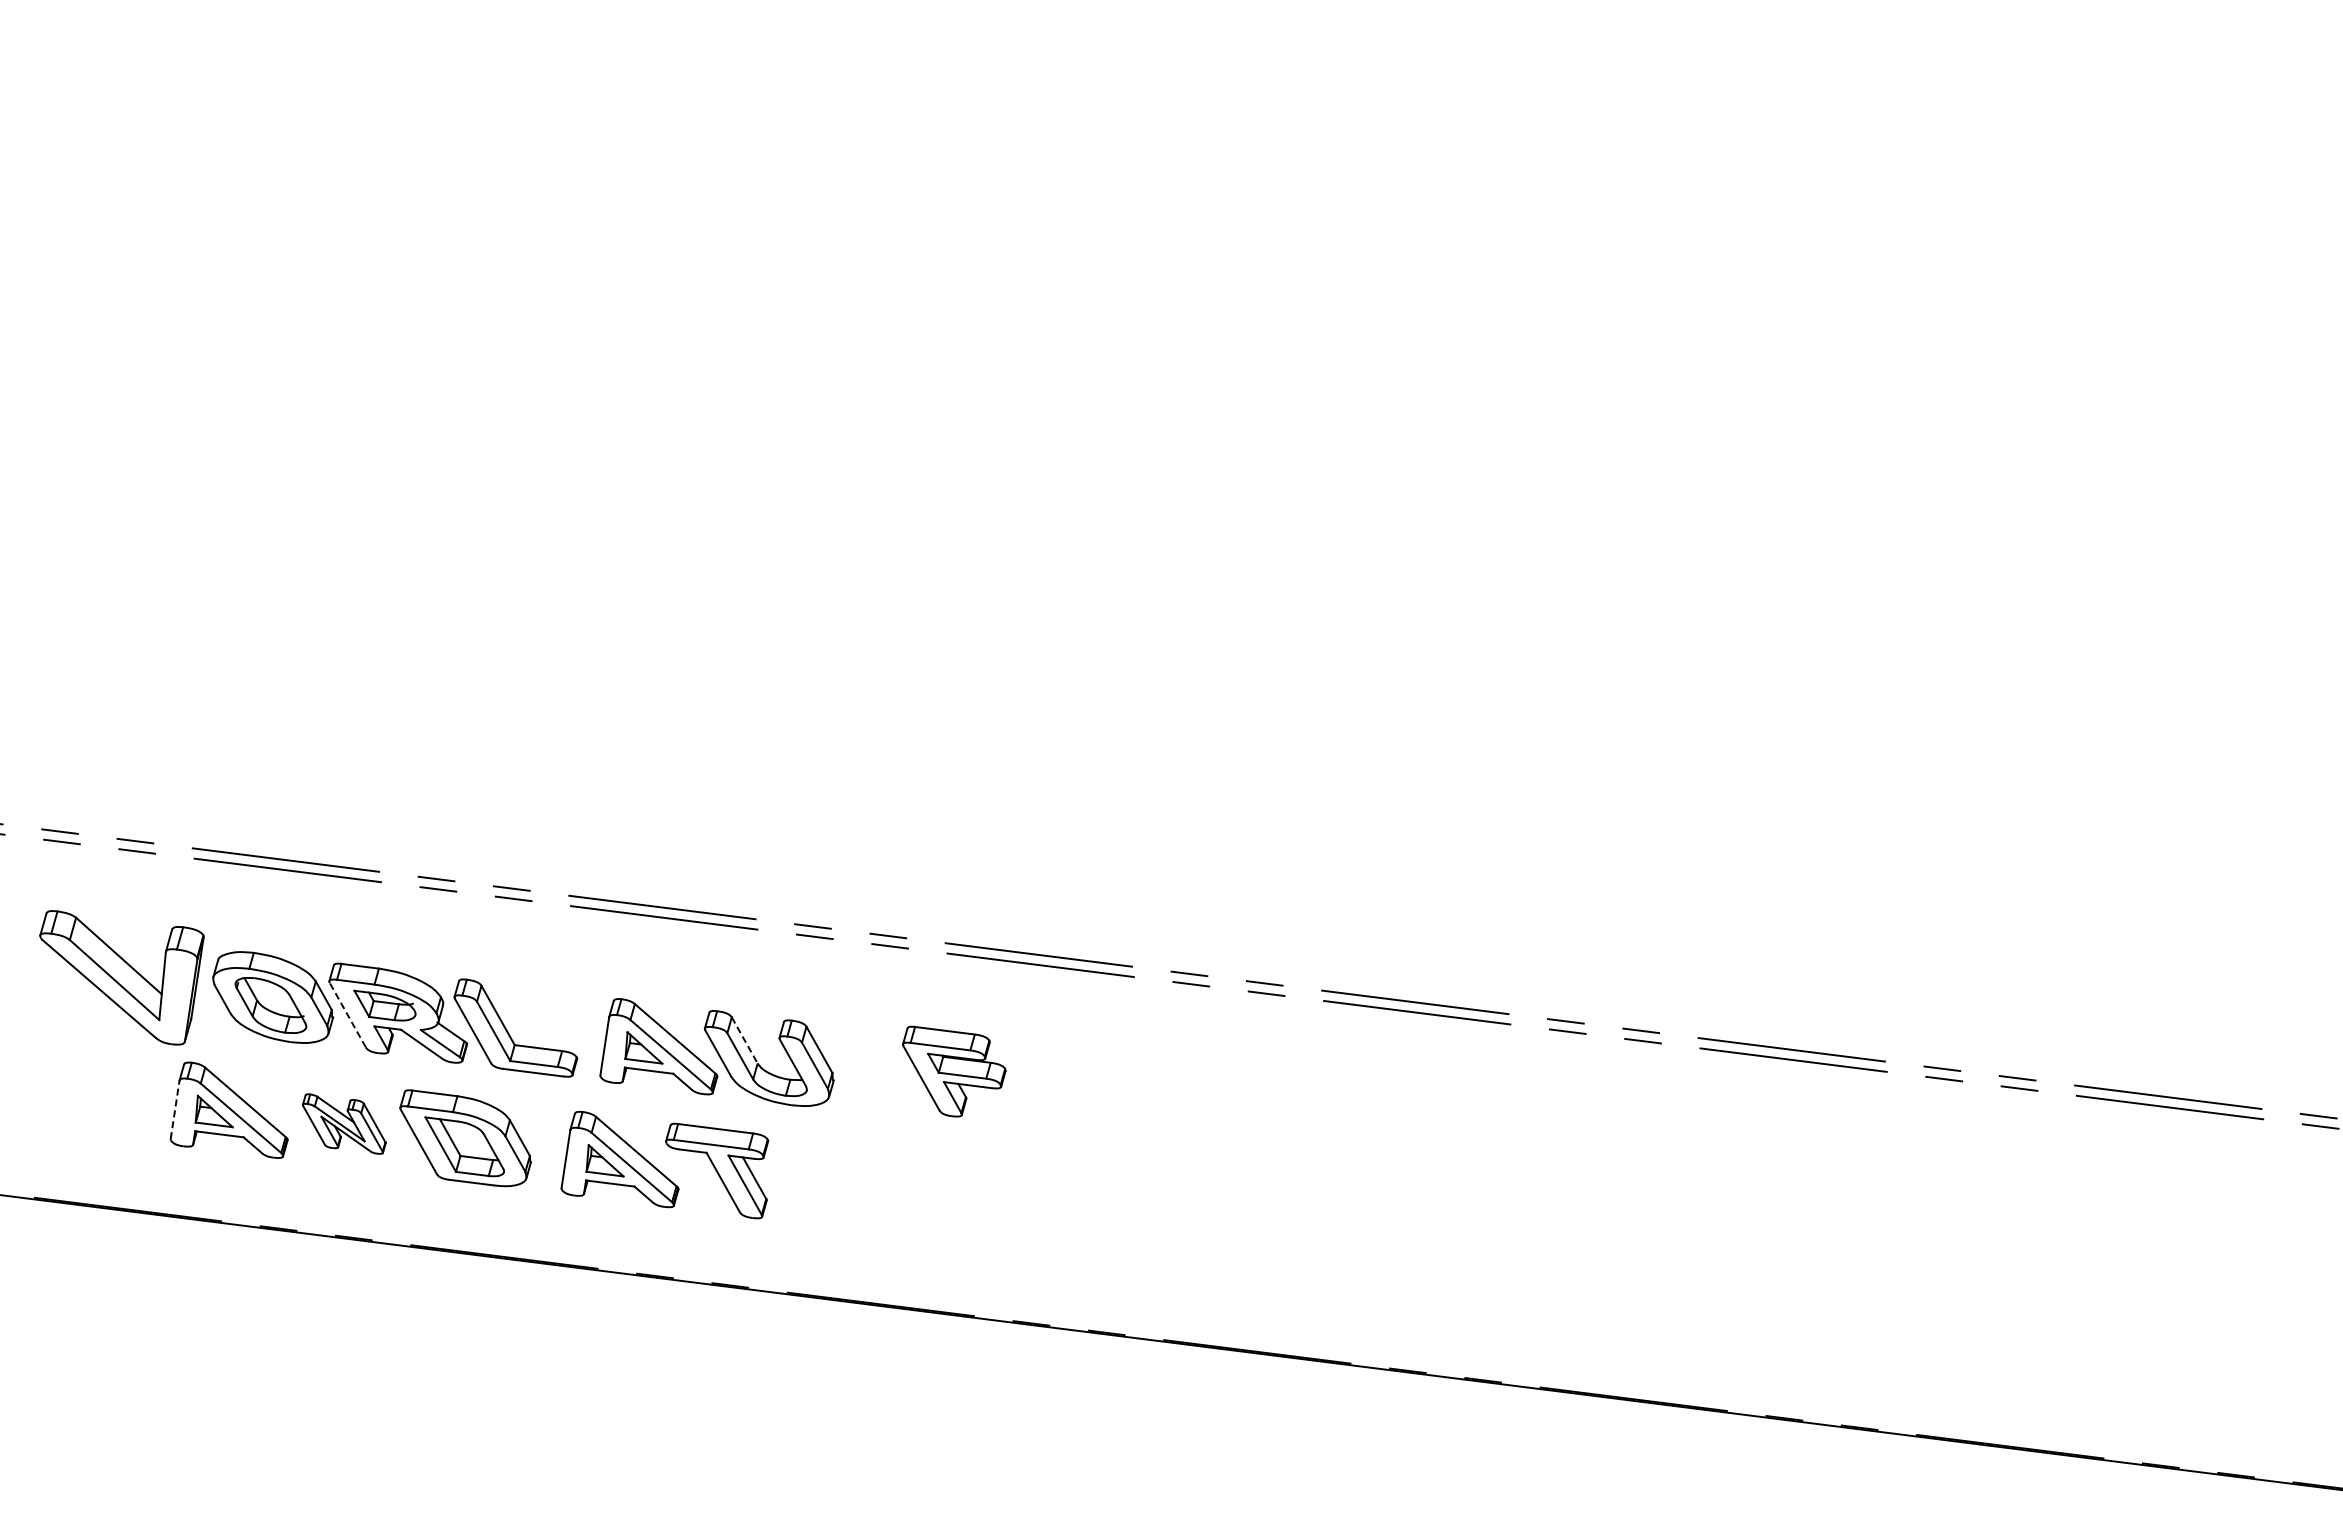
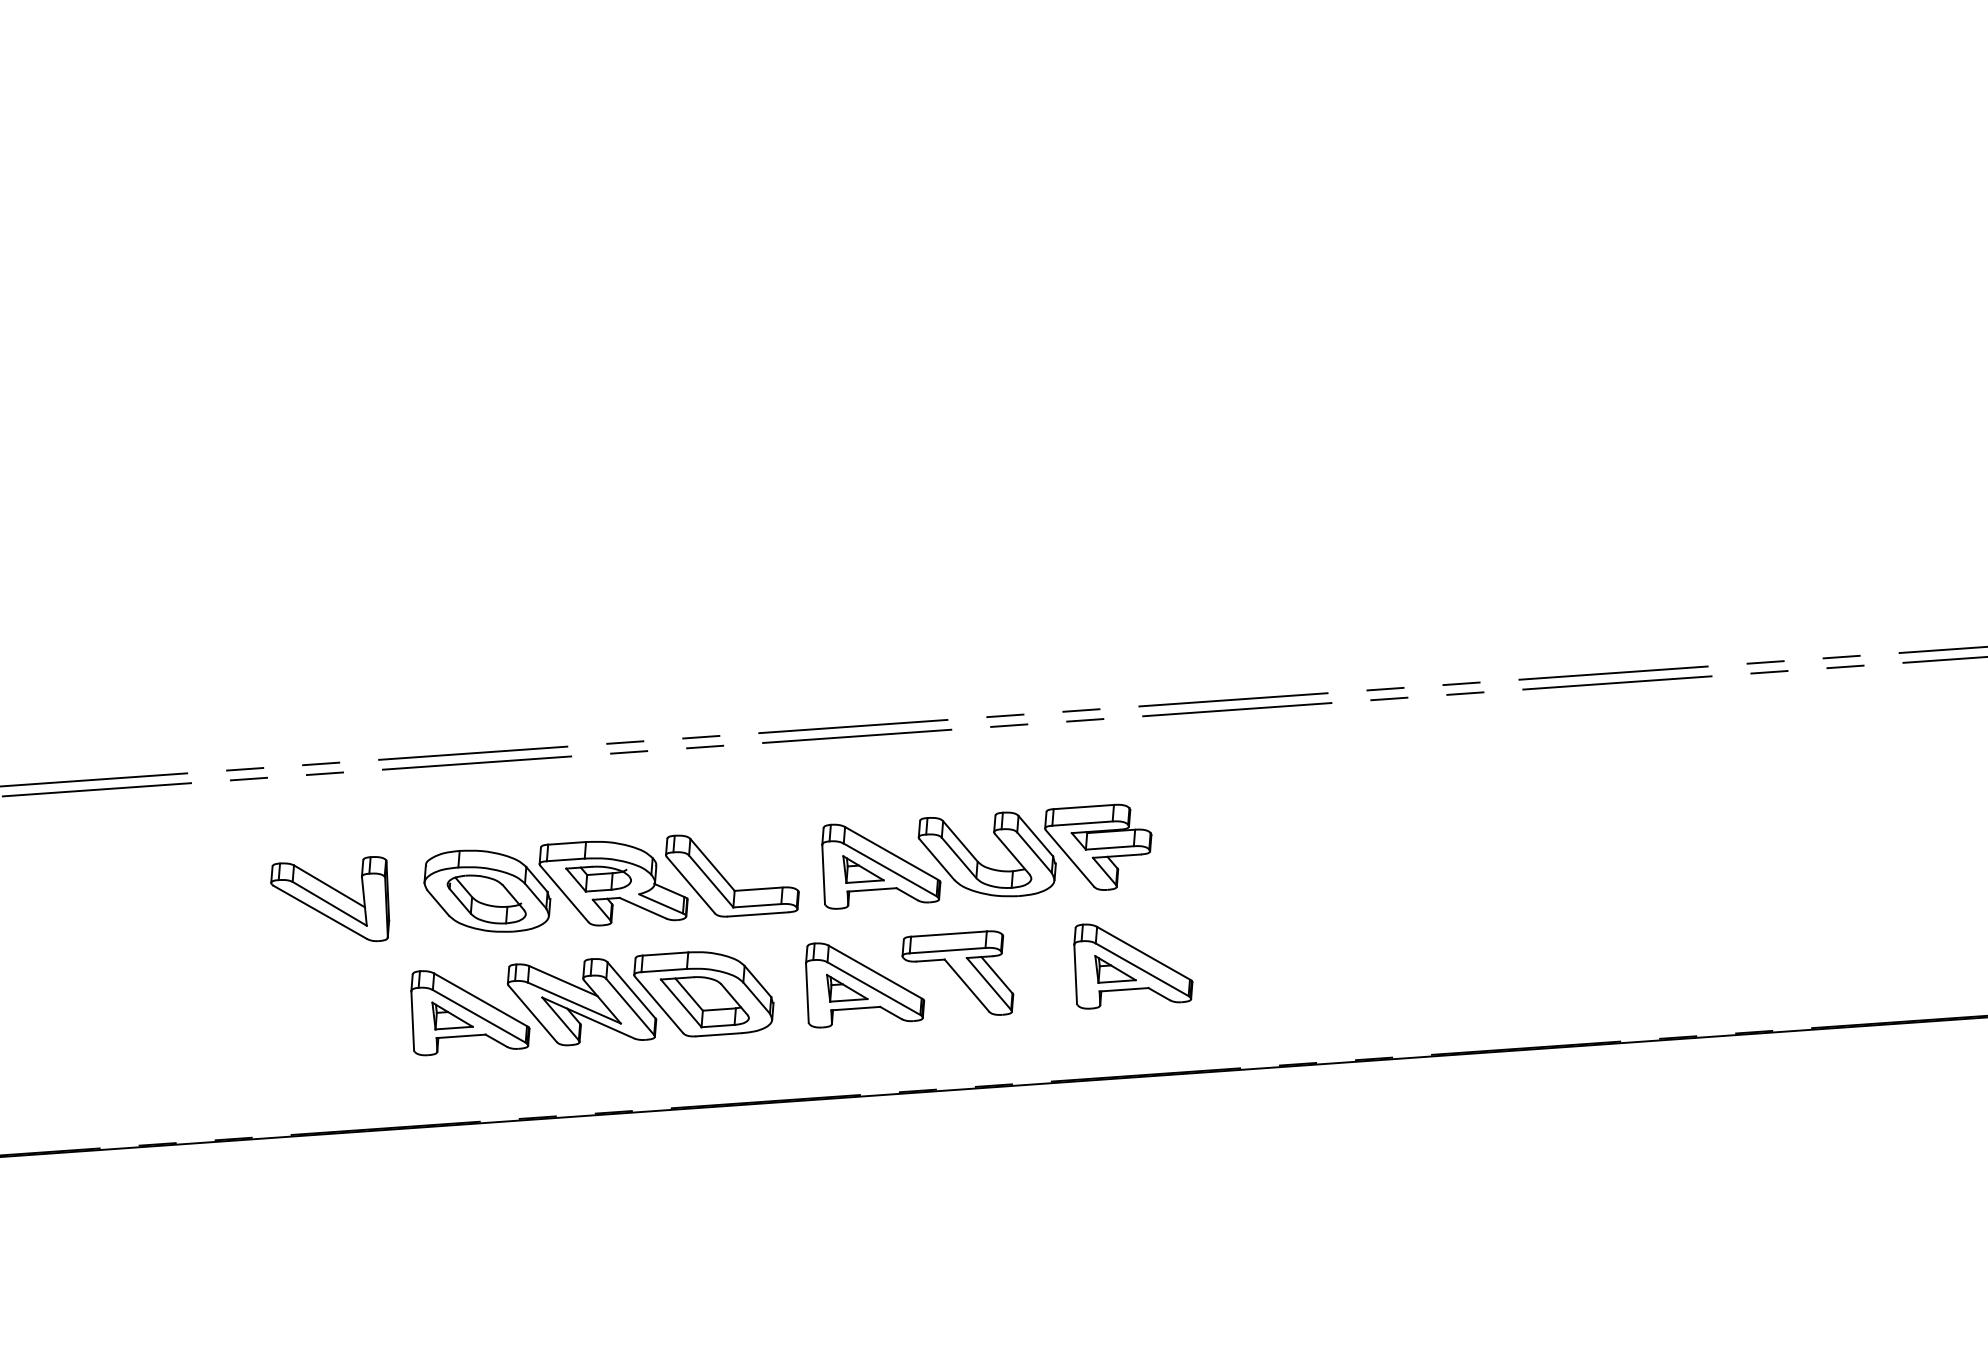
part: (121, 977) -> (334, 900), size x0.71
line: (347, 1015) -> (564, 894), dashed -> solid
line: (744, 1040) -> (960, 841), dashed -> solid
part: (954, 1071) -> (1101, 845), moved
line: (175, 1109) -> (413, 1020), dashed -> solid
part: (344, 1123) -> (582, 1001), size x1.67
part: (885, 1192) -> (1128, 963), added

